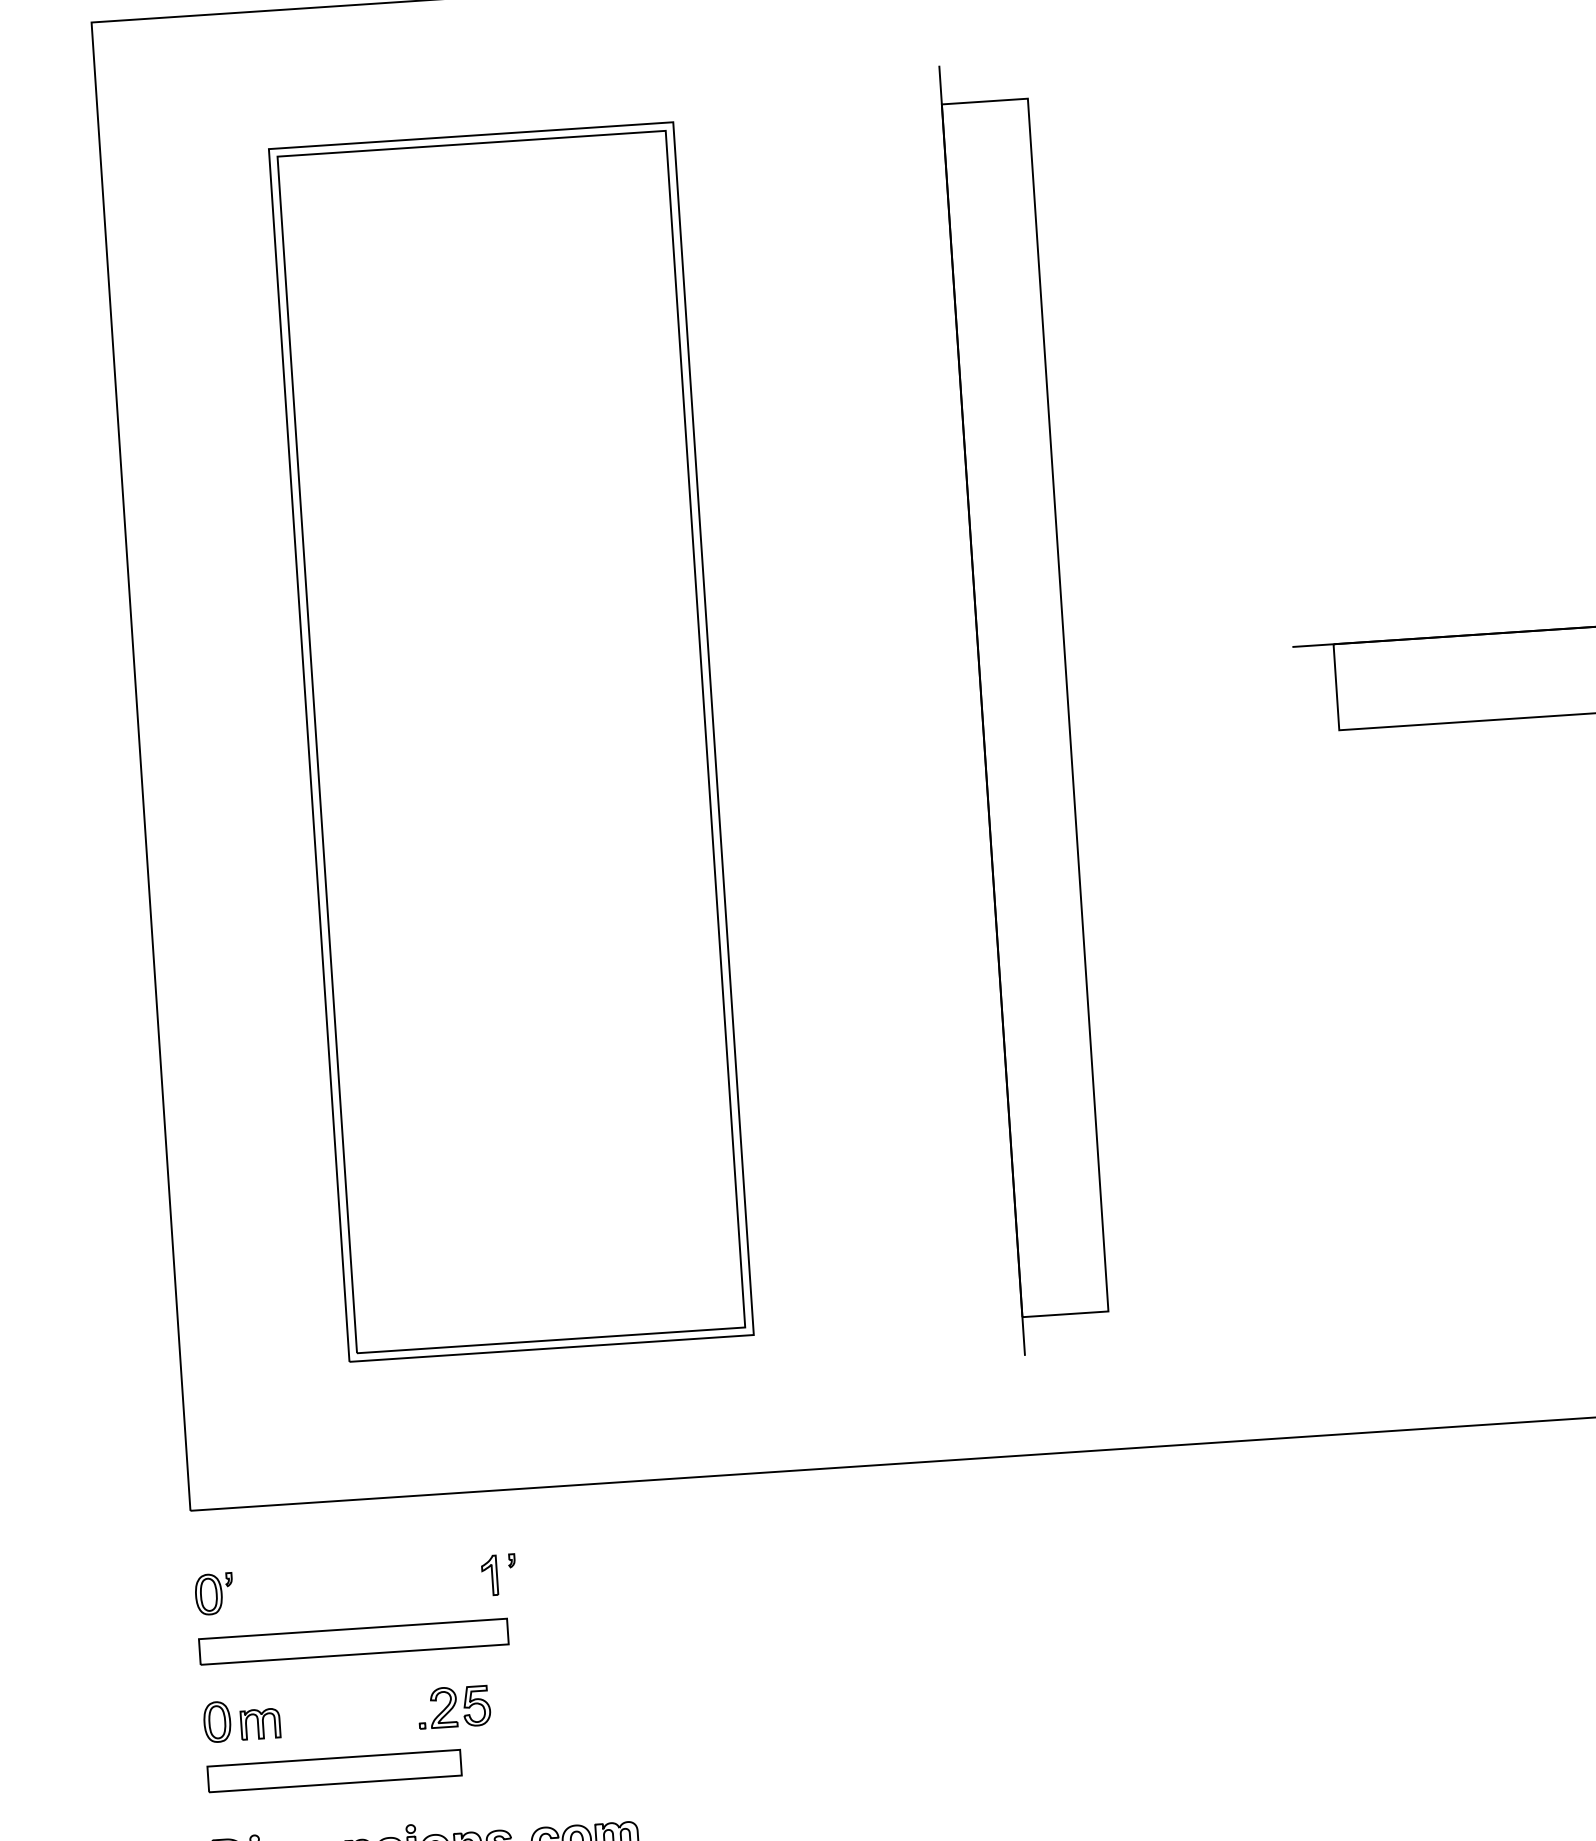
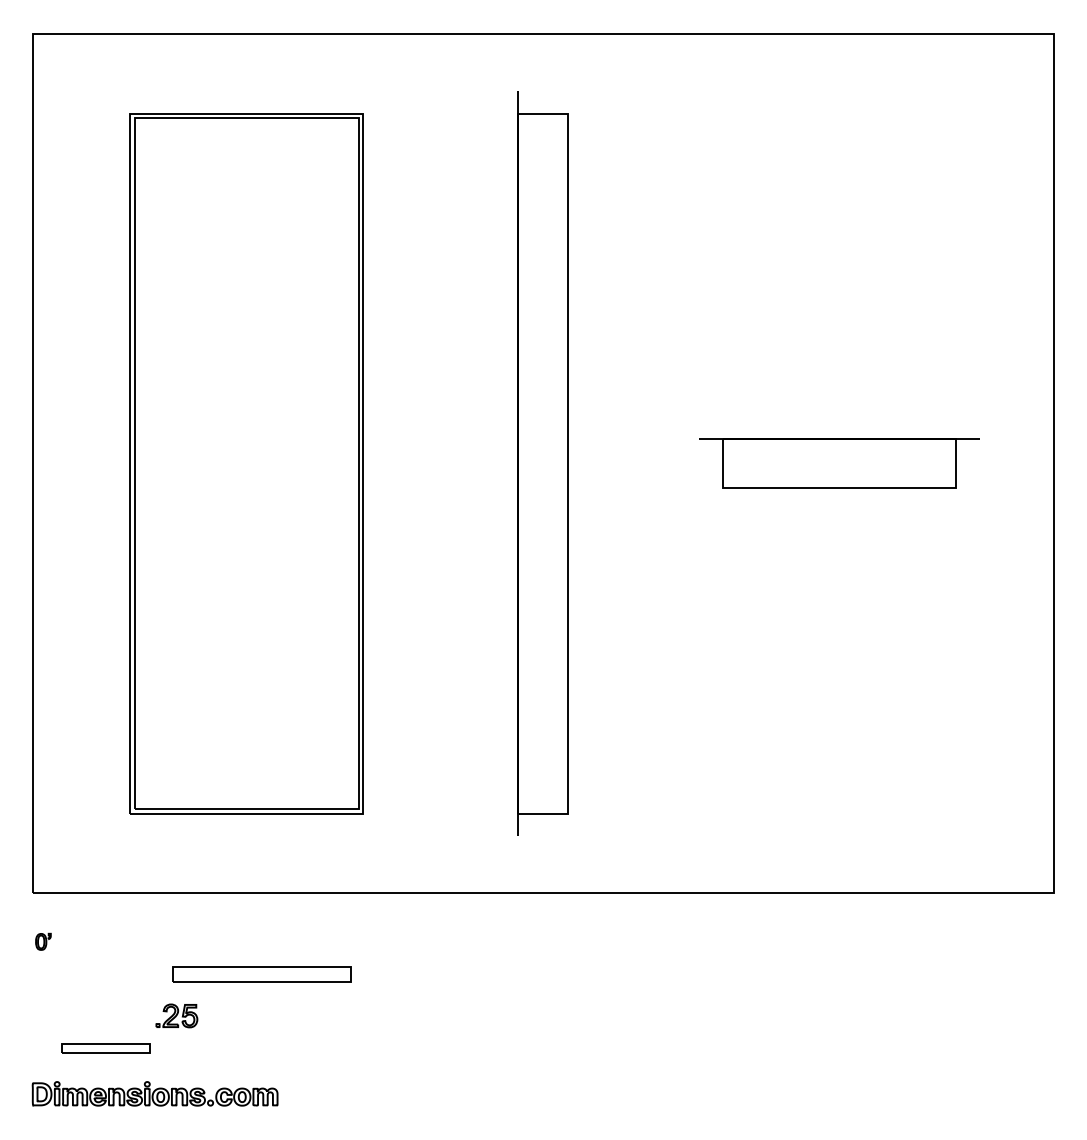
part: (498, 1574) -> (207, 941), removed
part: (214, 1593) -> (43, 941), size x0.7
part: (353, 1641) -> (261, 974), moved
part: (242, 1720) -> (54, 1015), removed
part: (334, 1771) -> (105, 1048), size x0.6

